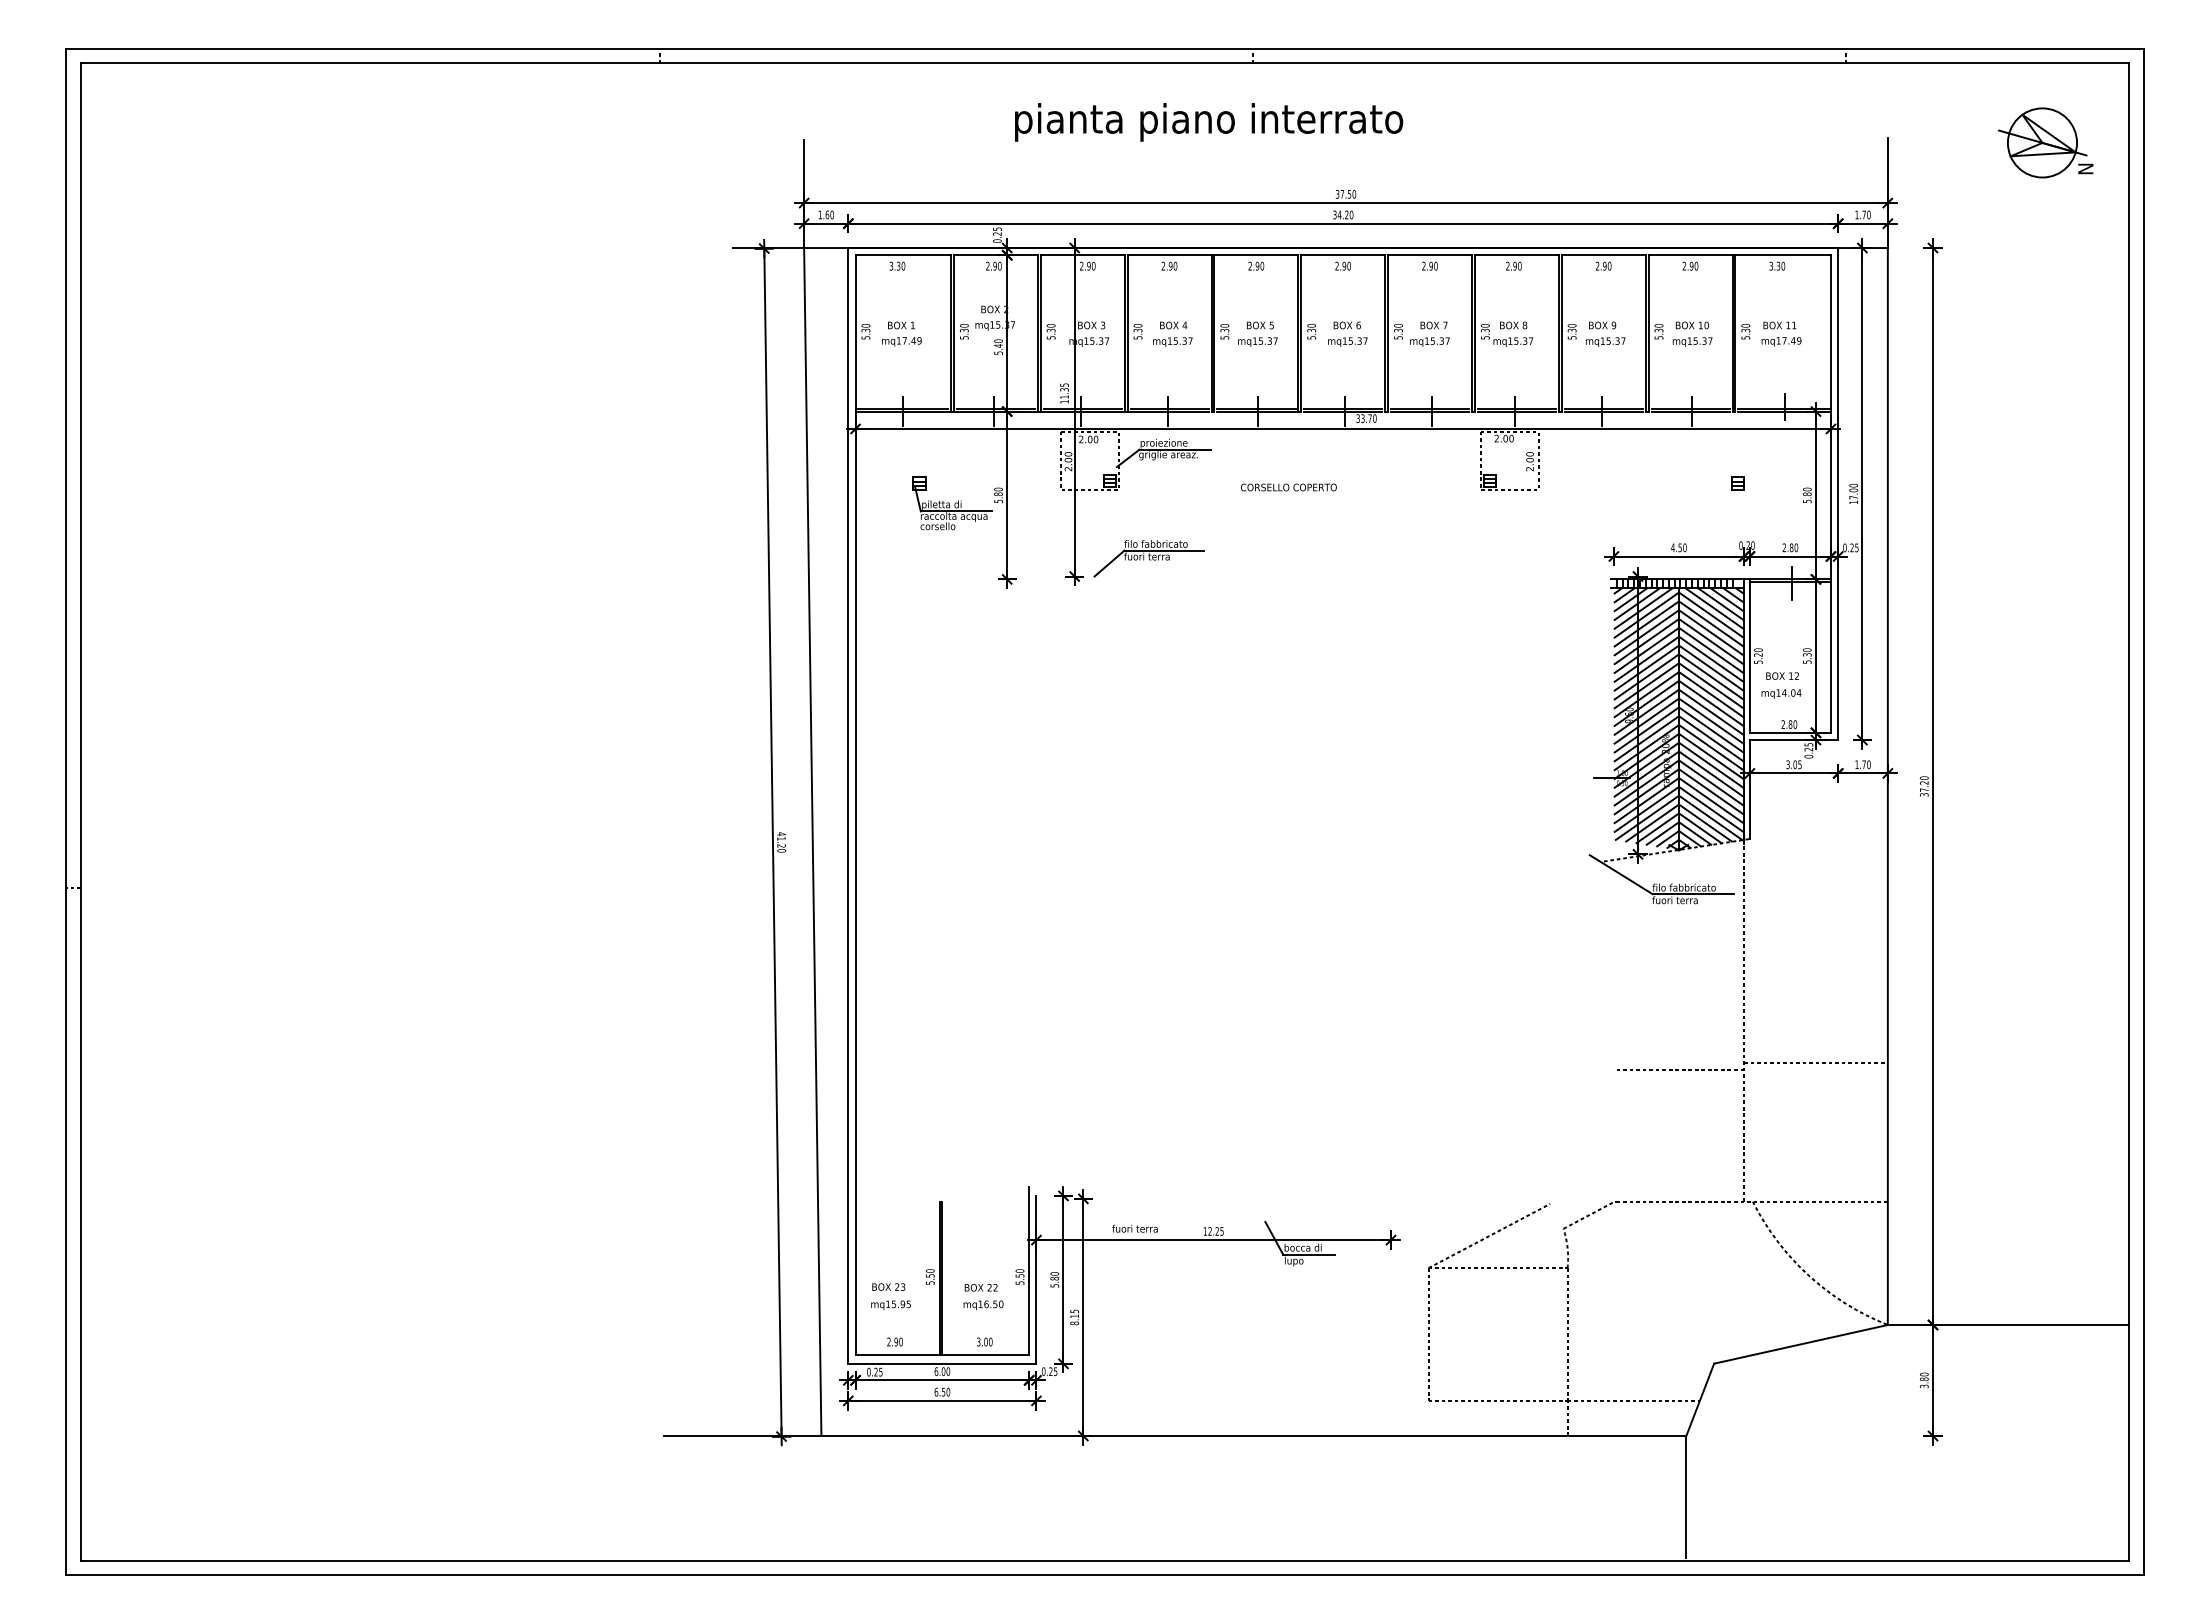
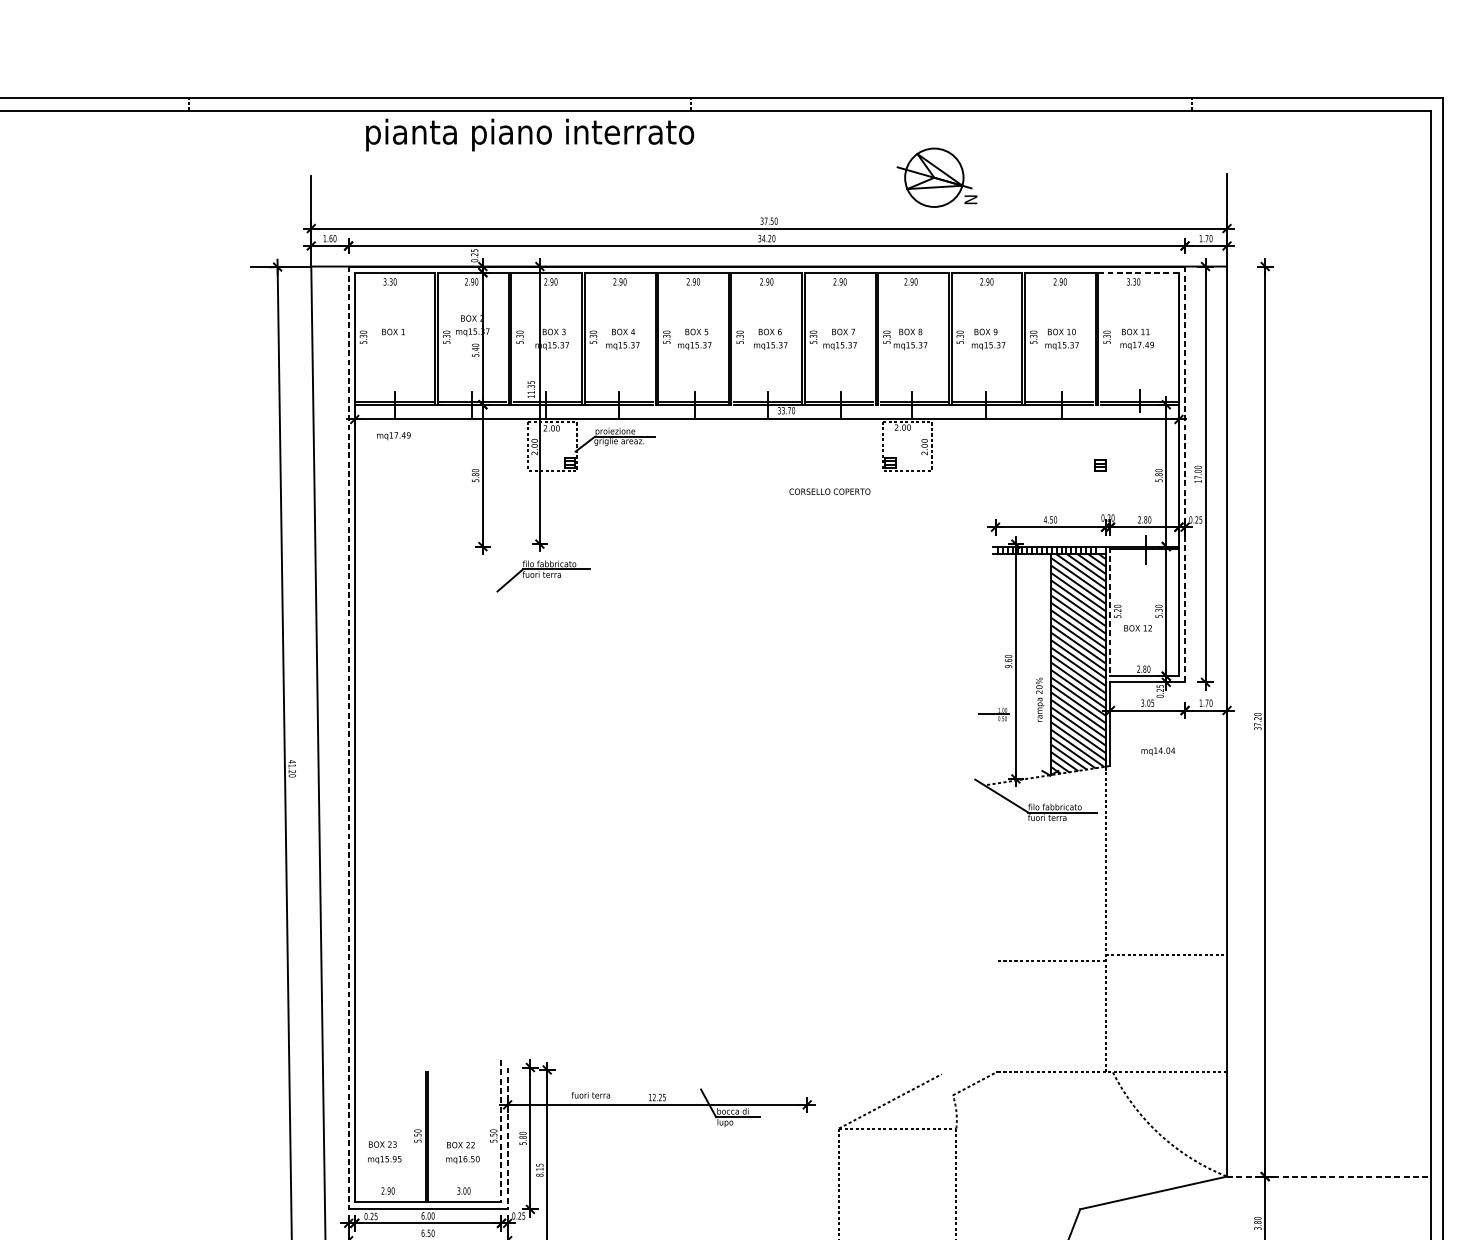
text: (1209, 122) -> (530, 135), moved
part: (2045, 142) -> (936, 177), moved
line: (1783, 255) -> (1138, 272), solid -> dashed
text: (901, 341) -> (393, 435), moved
text: (1288, 487) -> (829, 491), moved
line: (1838, 494) -> (1185, 474), solid -> dashed
part: (952, 503) -> (436, 482), removed
part: (1148, 558) -> (543, 576), moved
line: (1749, 656) -> (1110, 611), solid -> dashed
text: (1781, 693) -> (1158, 751), moved
hatch: (1646, 719) -> (1023, 664), removed
line: (848, 805) -> (348, 737), solid -> dashed
line: (1029, 1271) -> (501, 1131), solid -> dashed
line: (1036, 1279) -> (507, 1138), solid -> dashed
line: (2008, 1324) -> (1328, 1176), solid -> dashed

